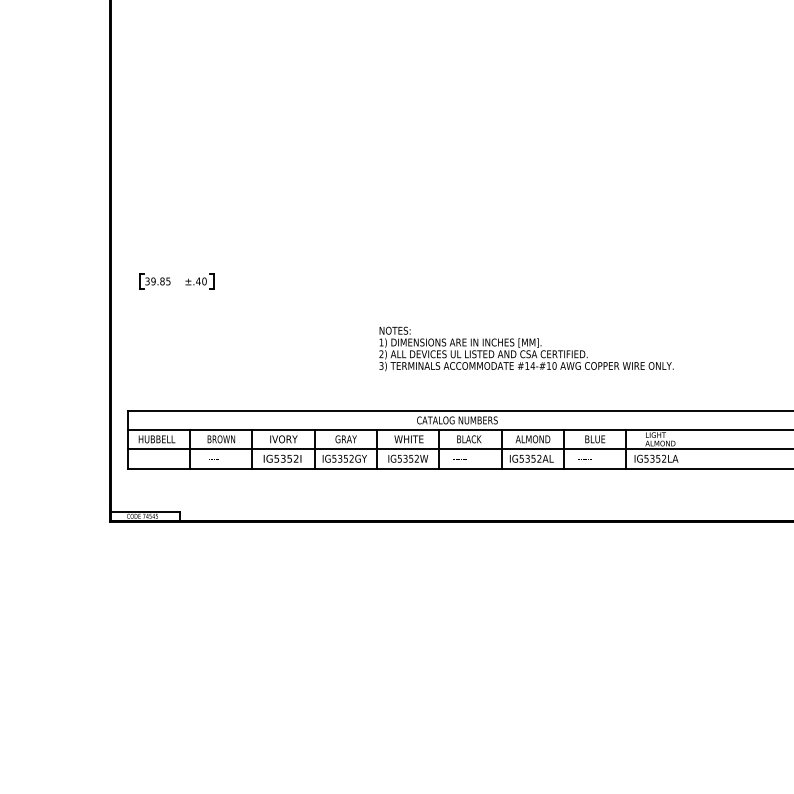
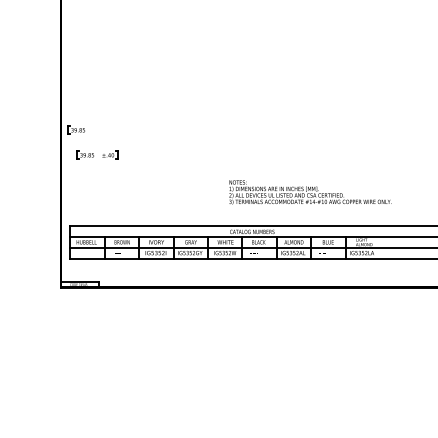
part: (136, 234) -> (75, 129), added
text: (526, 348) -> (310, 192), moved

